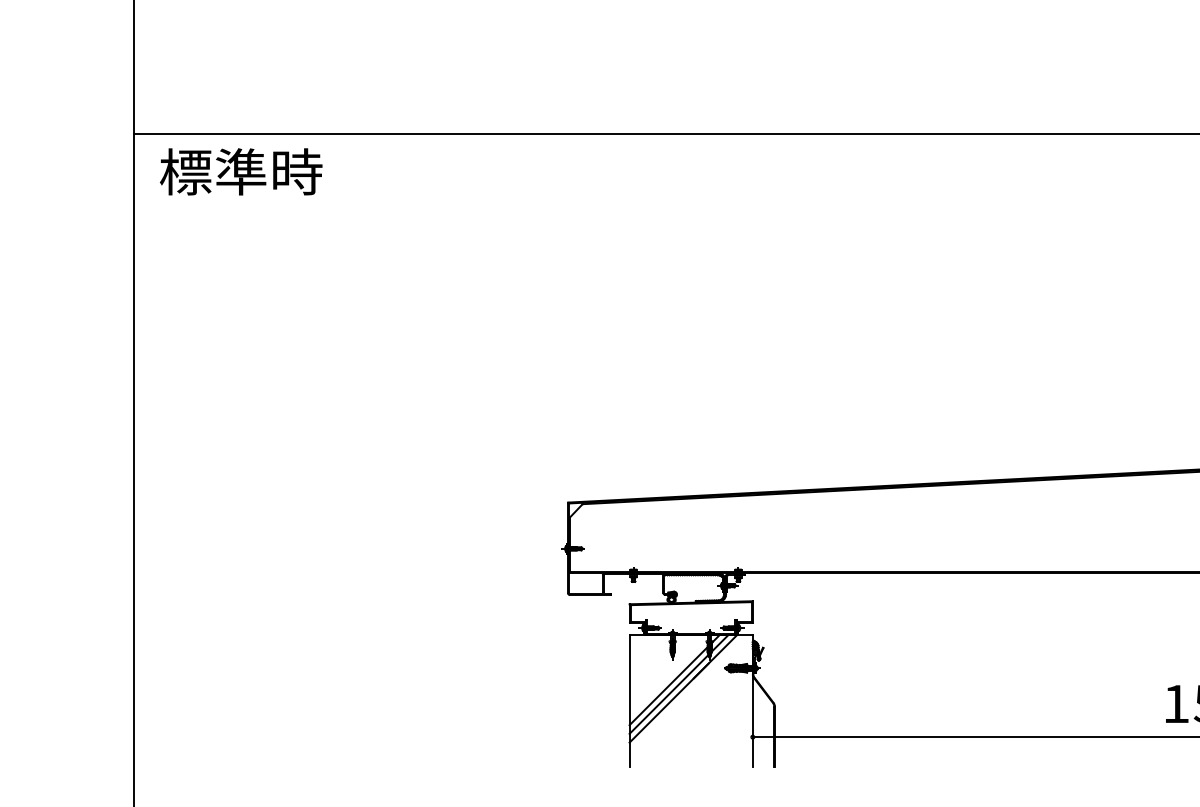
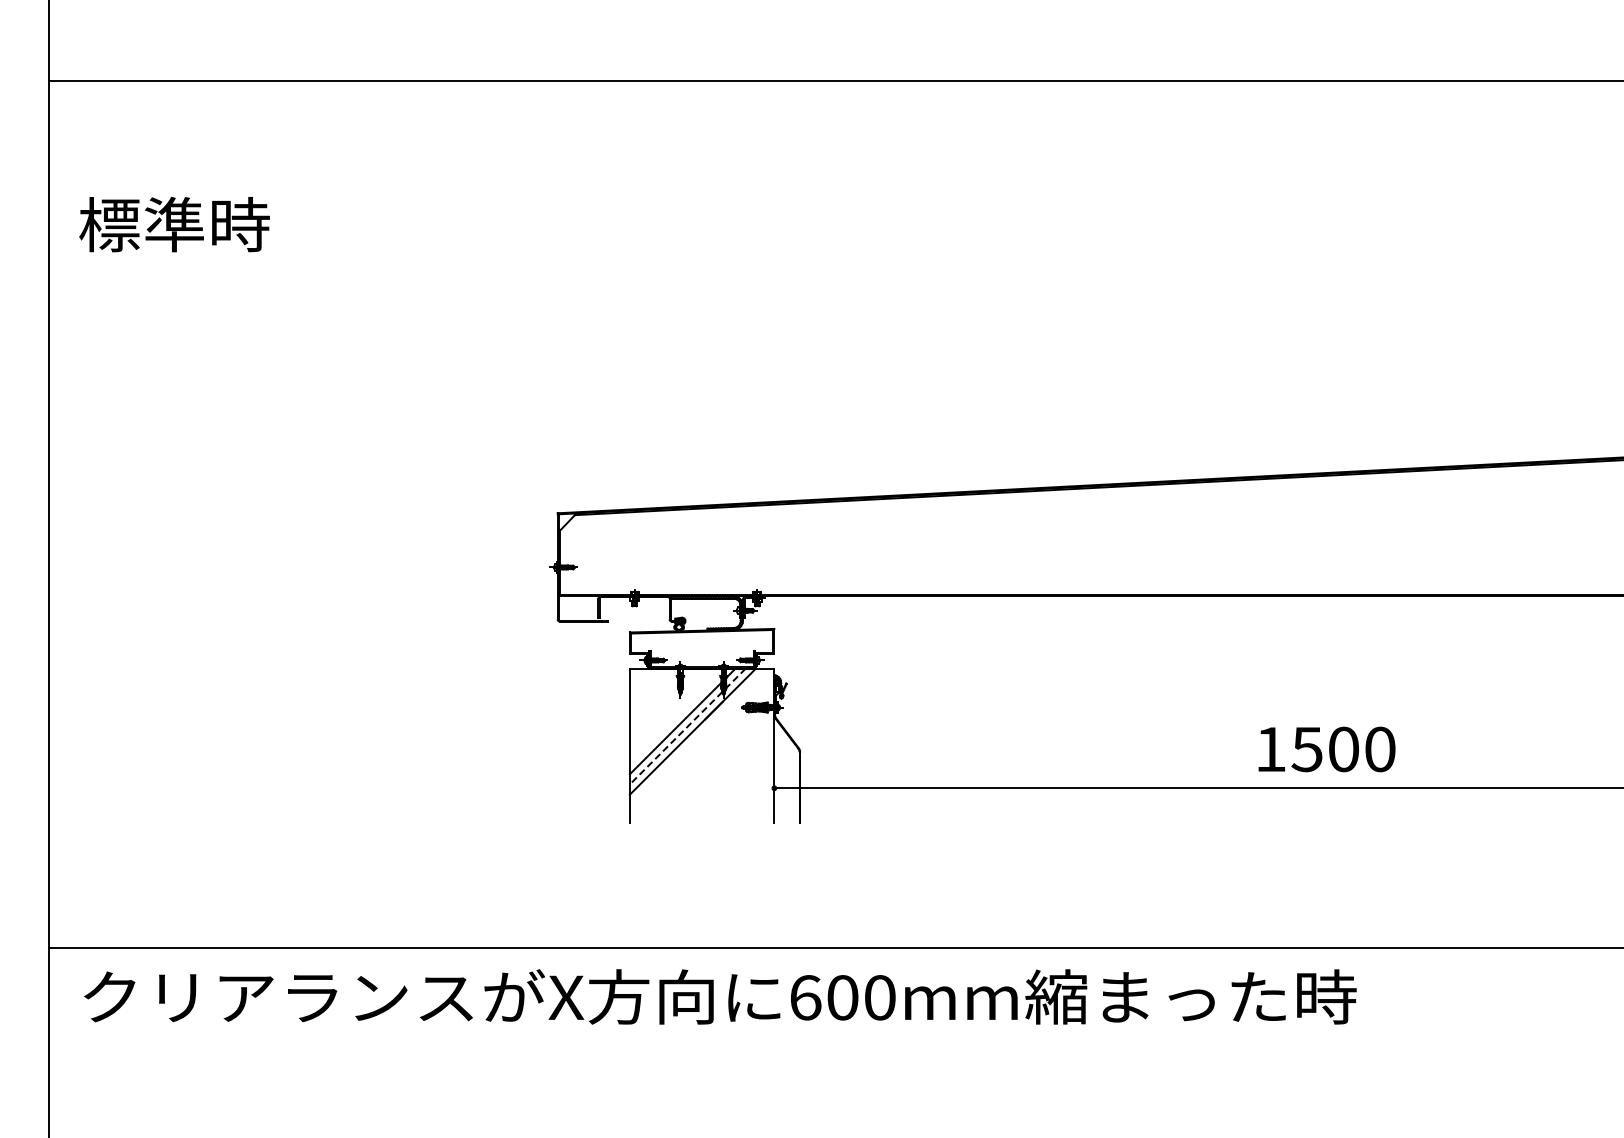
text: (241, 171) -> (174, 224), moved
line: (678, 684) -> (687, 726), solid -> dashed

